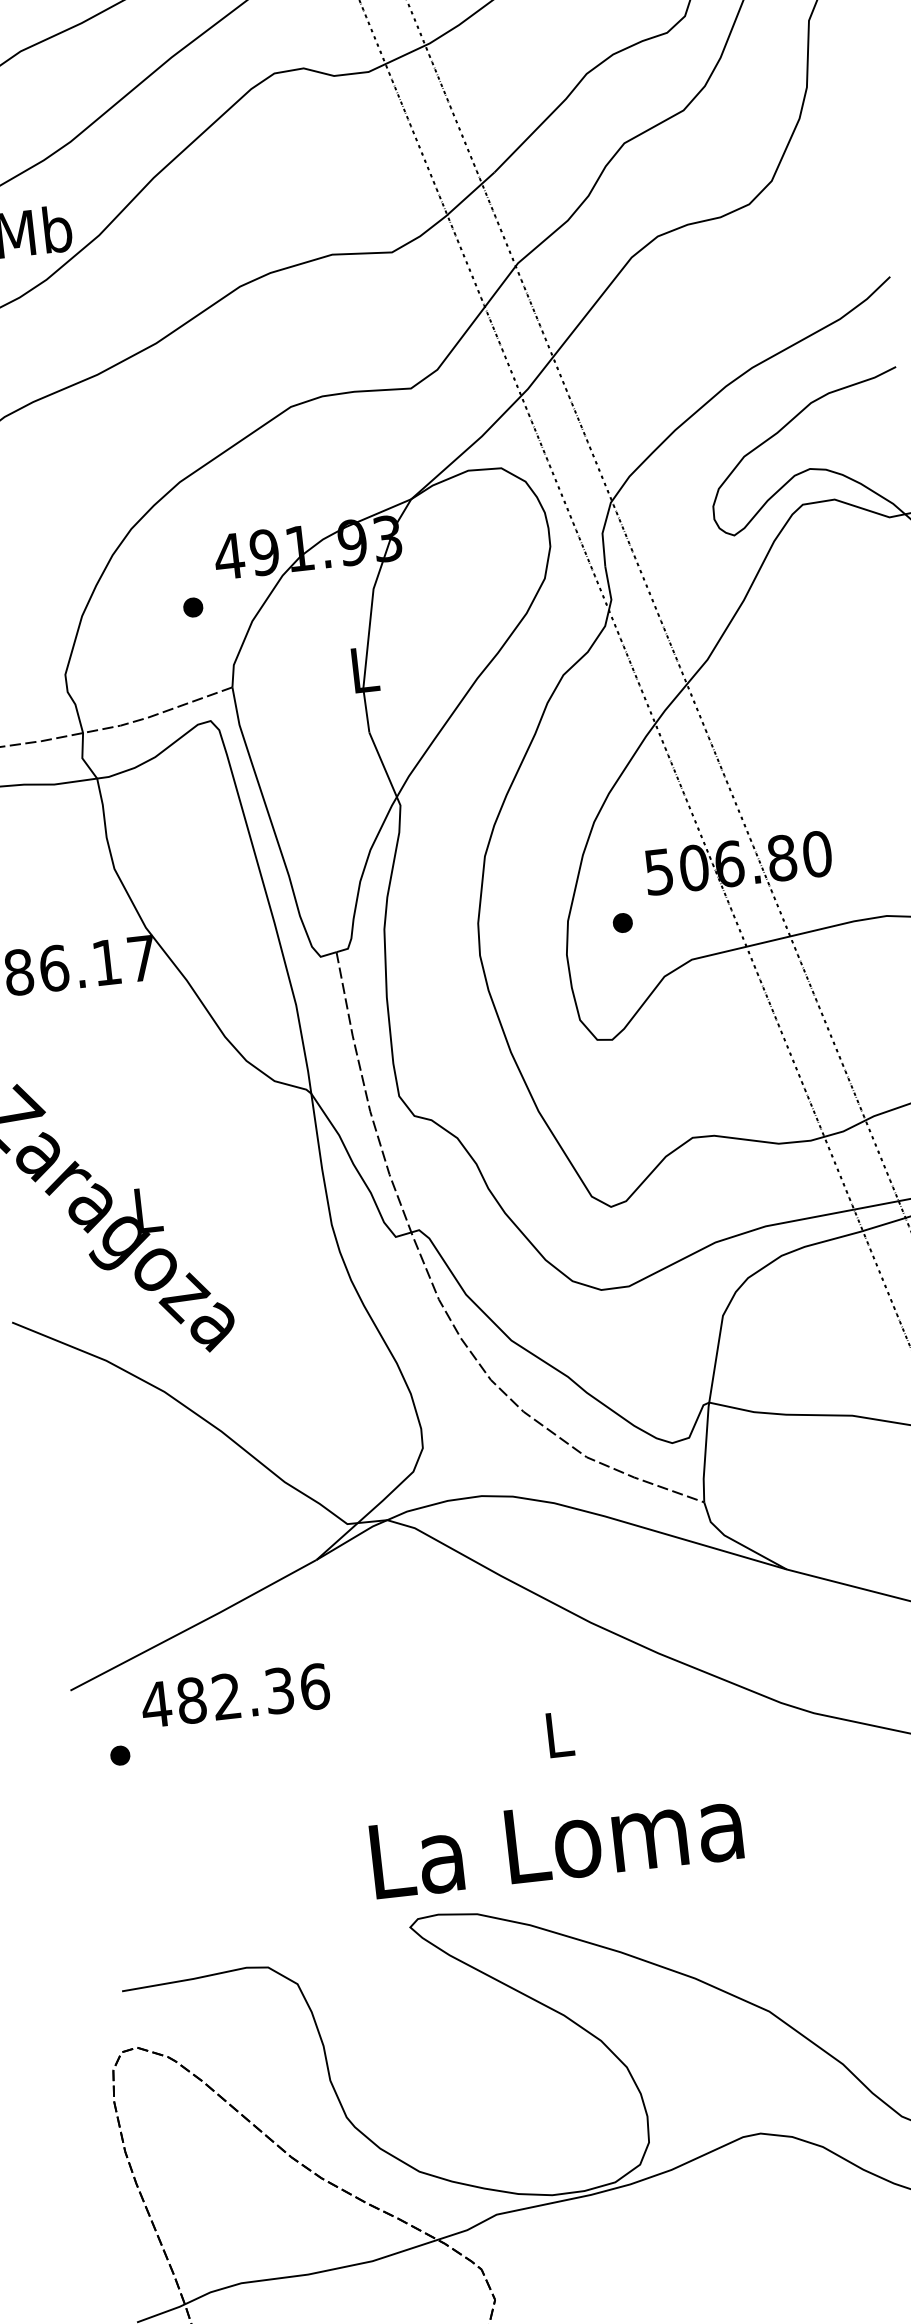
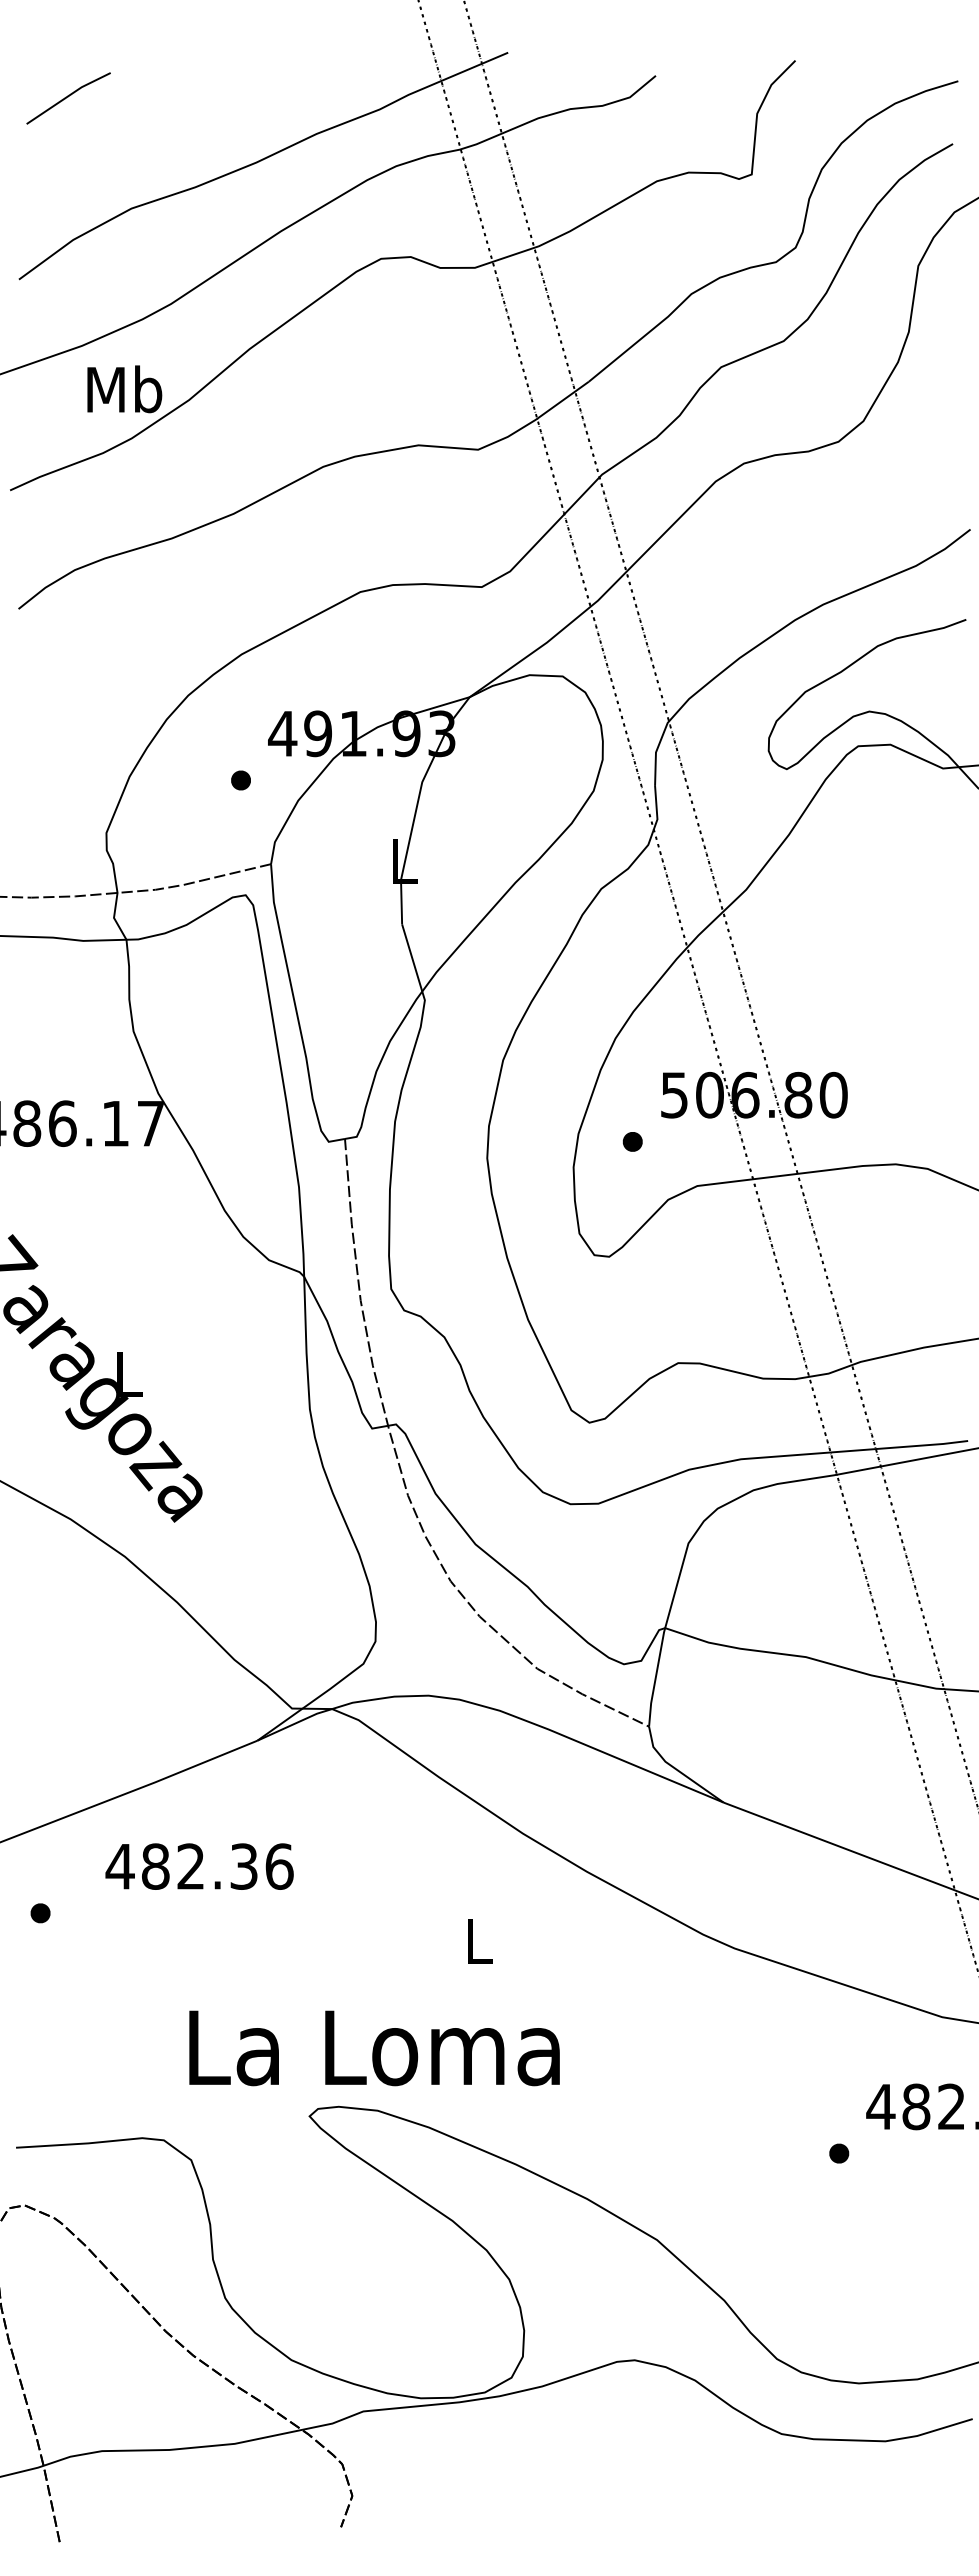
text: (235, 1695) -> (199, 1866), moved
text: (556, 1842) -> (374, 2048), moved

